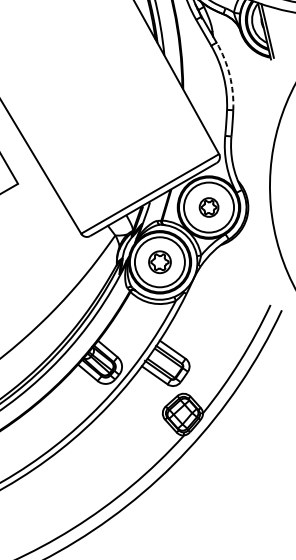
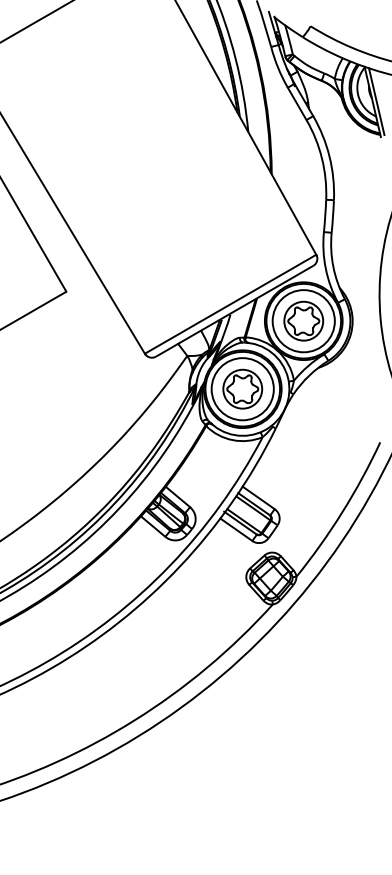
arc: (229, 75) -> (329, 156), dashed -> solid
part: (208, 207) -> (303, 320), size x1.67
part: (159, 261) -> (242, 388), size x1.43

